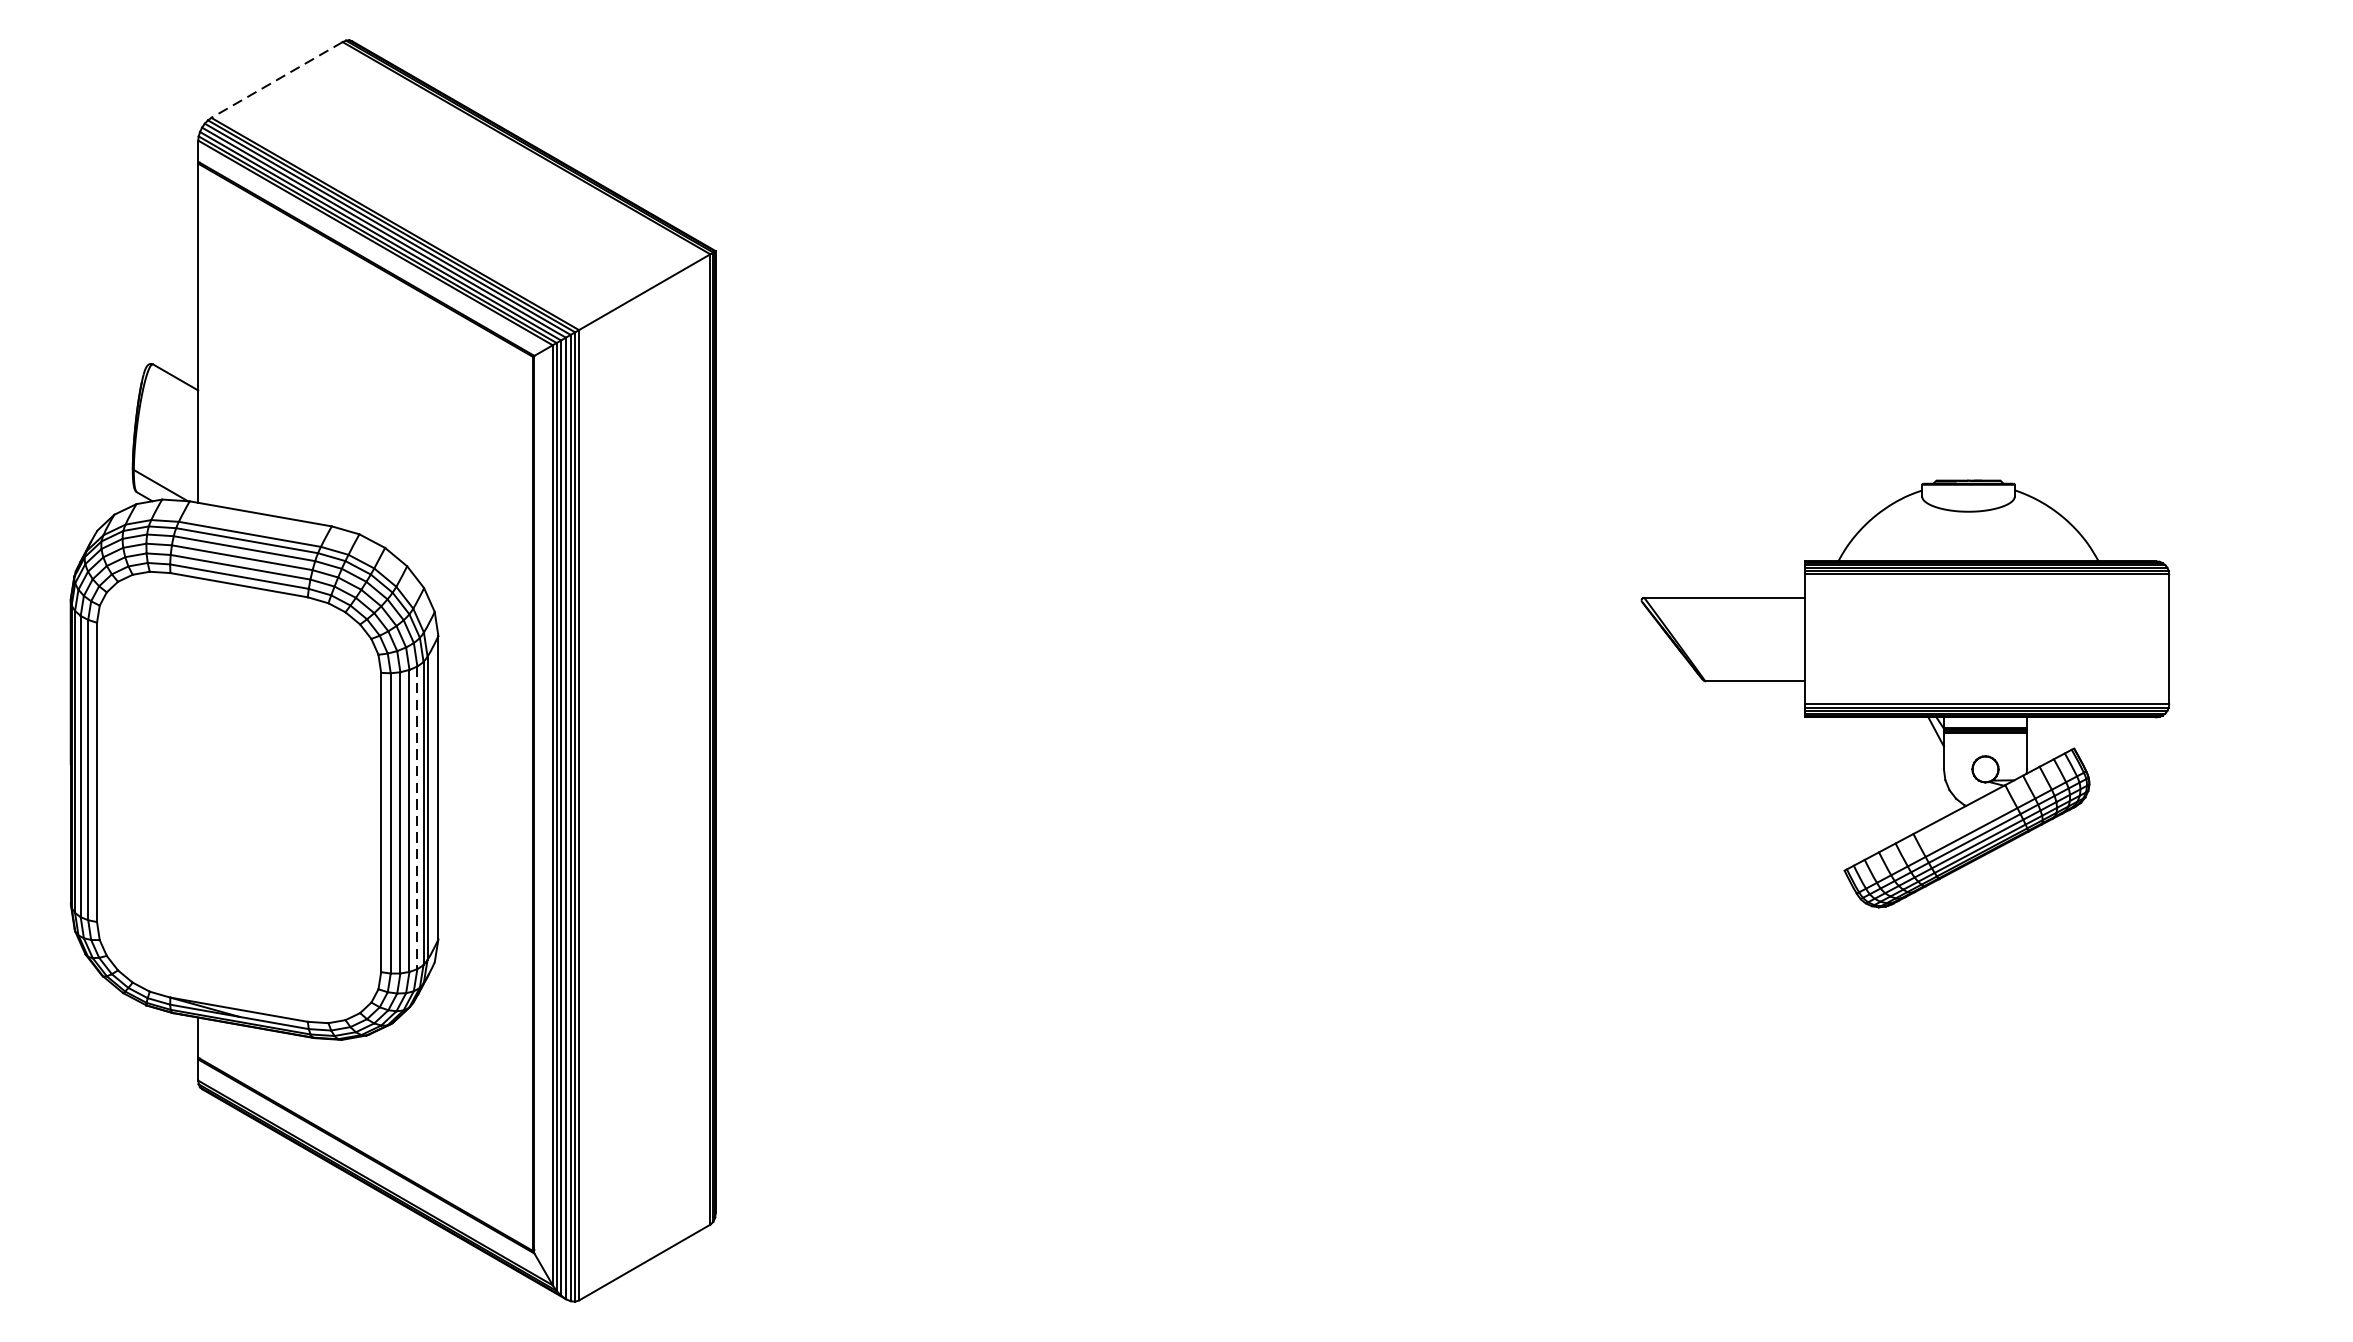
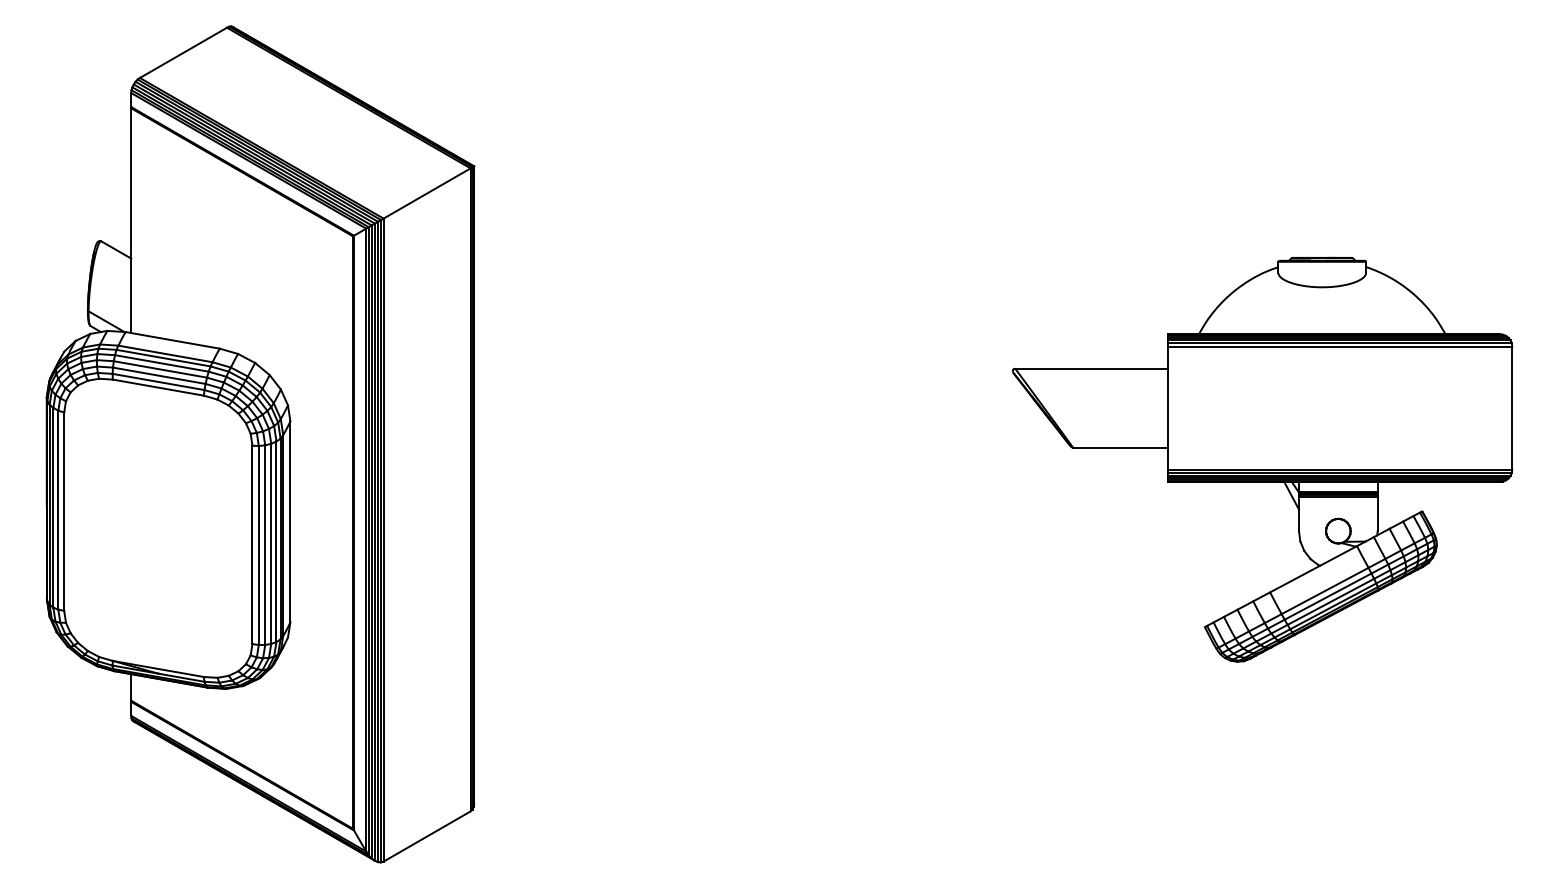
line: (277, 80) -> (183, 53), dashed -> solid
part: (1905, 693) -> (1262, 459), size x1.43
line: (417, 818) -> (276, 542), dashed -> solid

